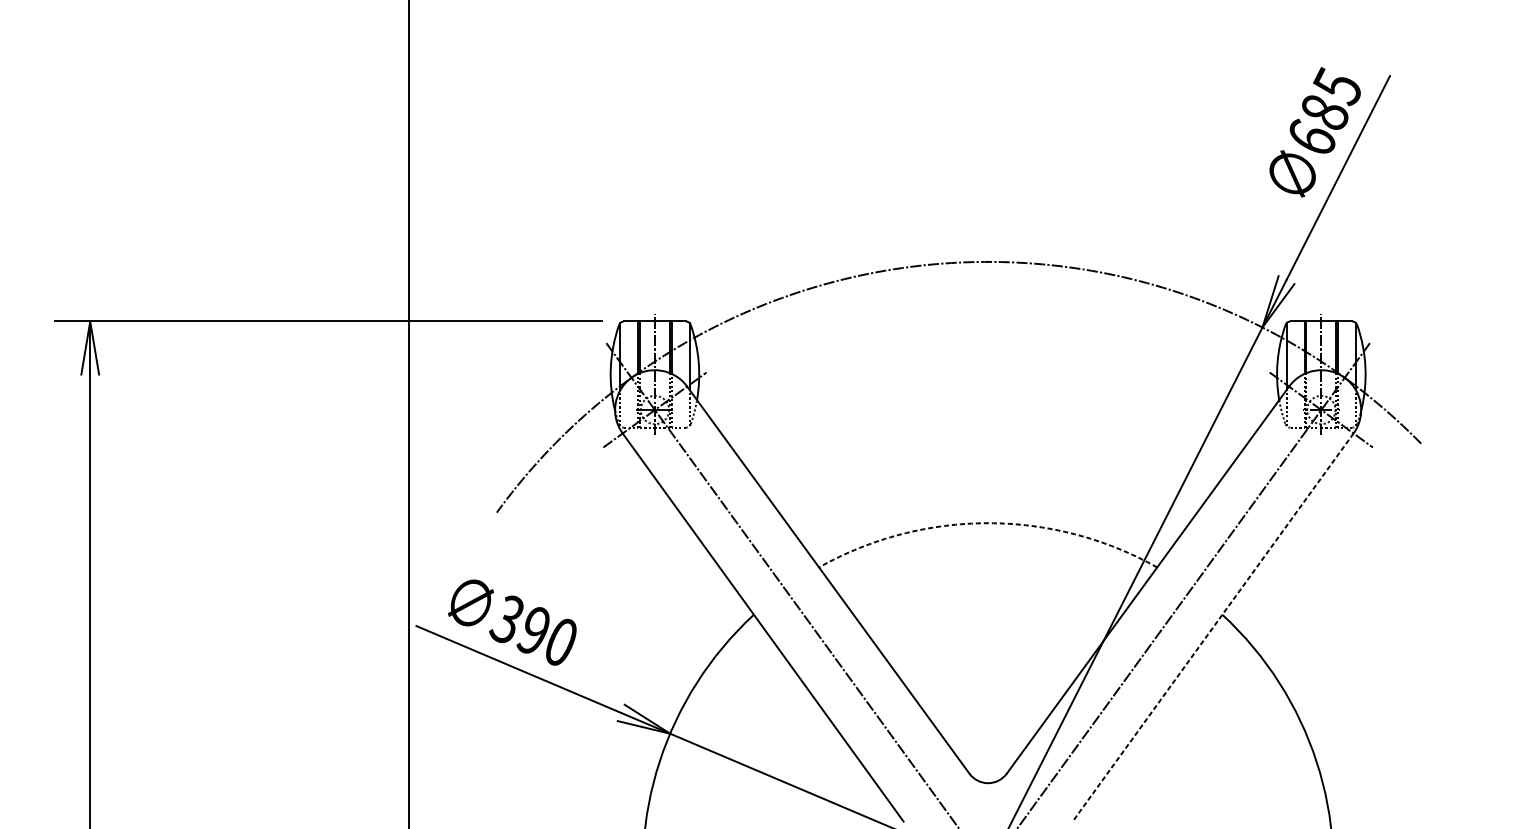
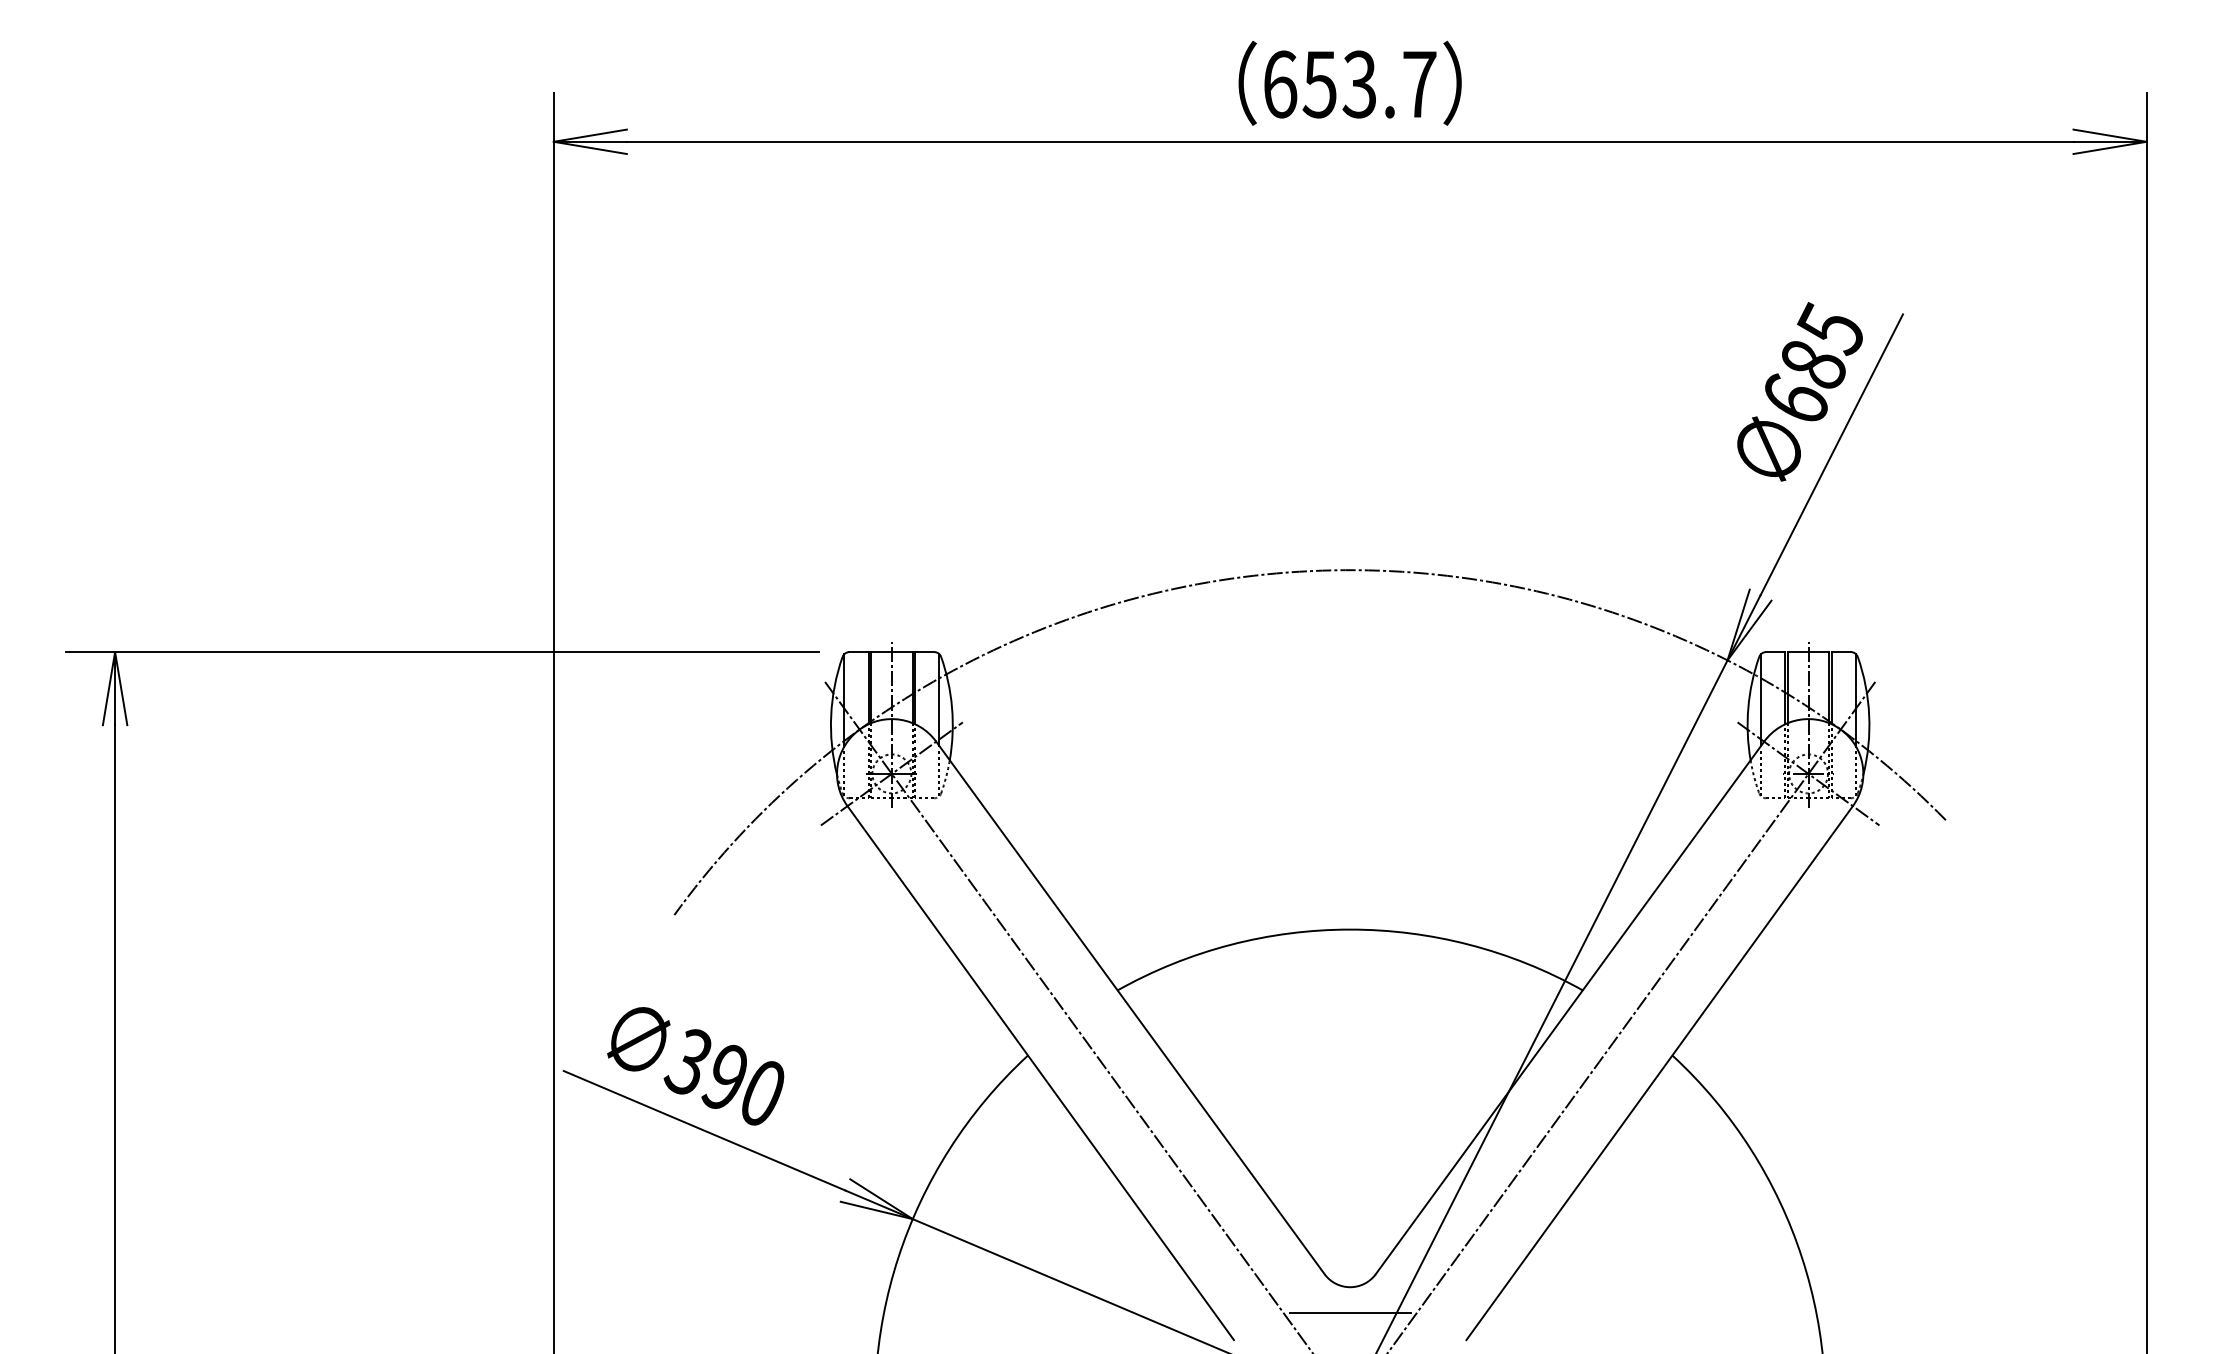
arc: (988, 523) -> (1350, 929), dashed -> solid
line: (1213, 627) -> (1659, 1073), dashed -> solid
line: (987, 802) -> (1349, 1313), added

